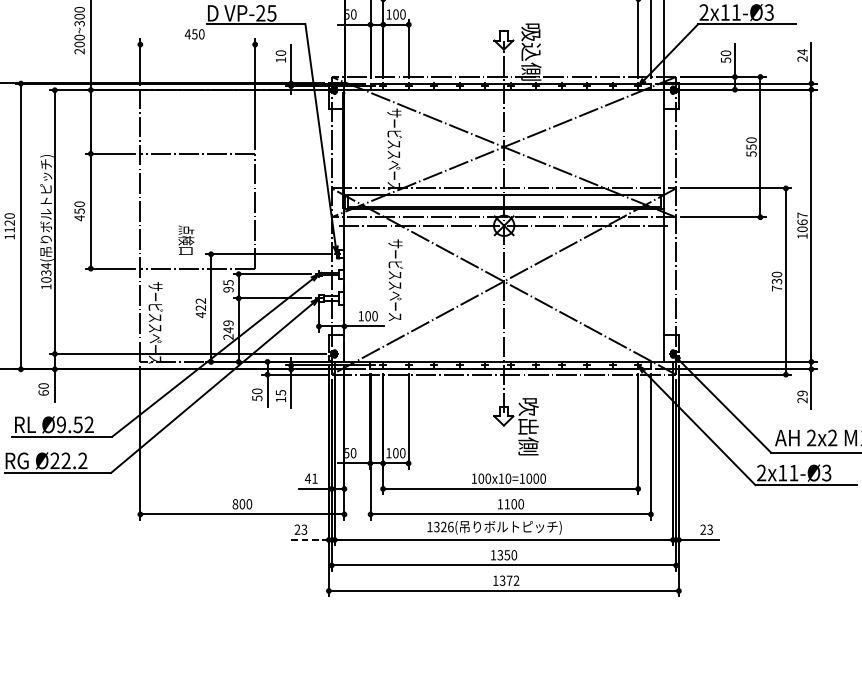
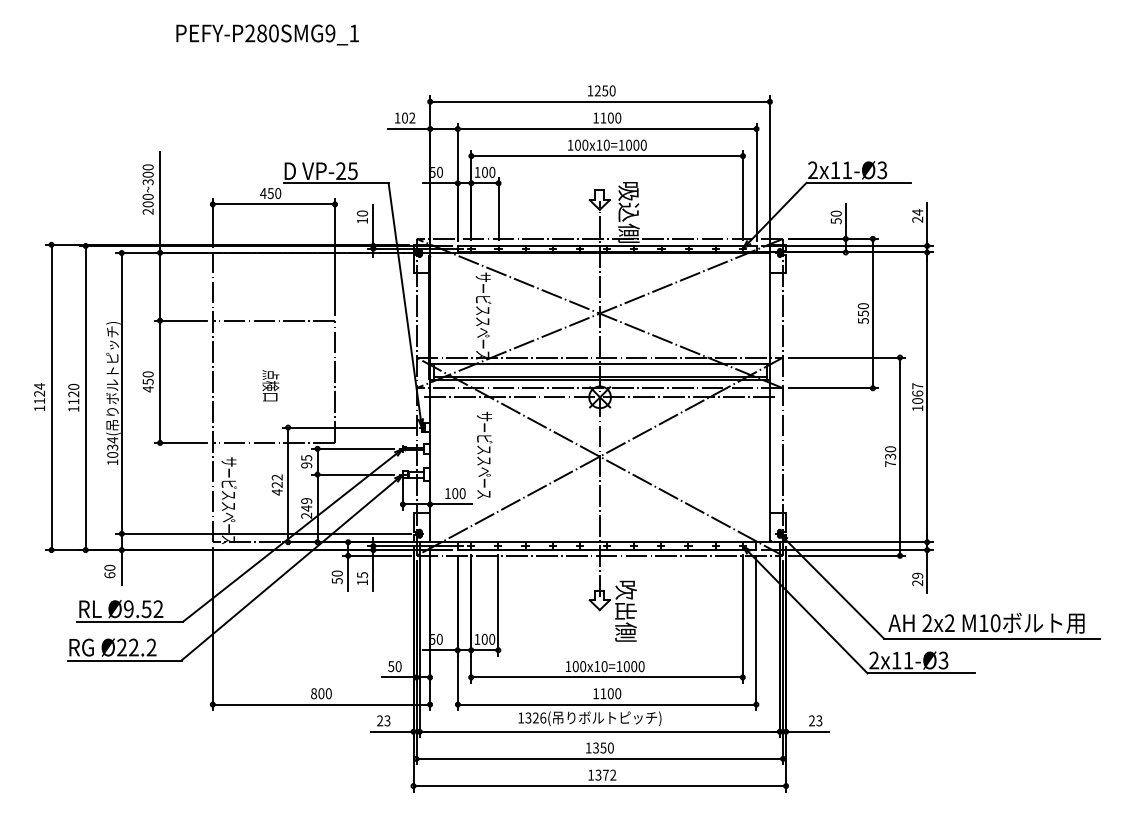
line: (197, 44) -> (273, 204), added
text: (186, 240) -> (270, 385), moved
text: (311, 478) -> (394, 666), 41 -> 50
line: (308, 539) -> (391, 731), dashed -> solid

